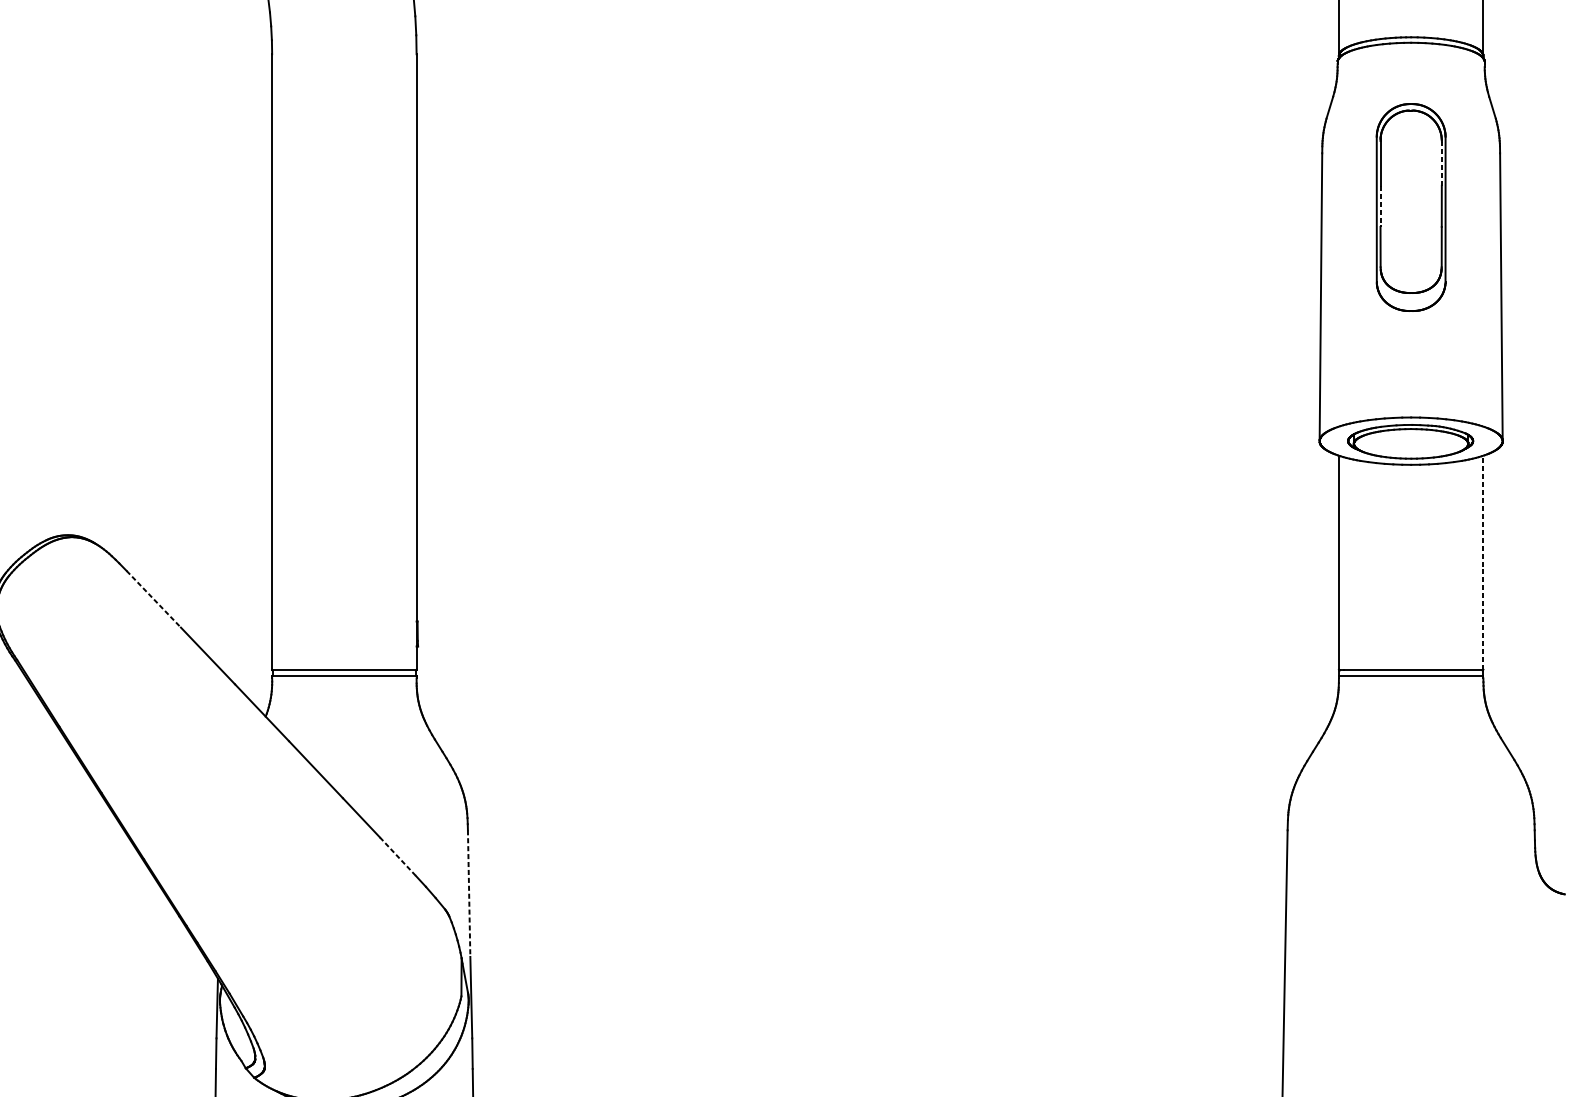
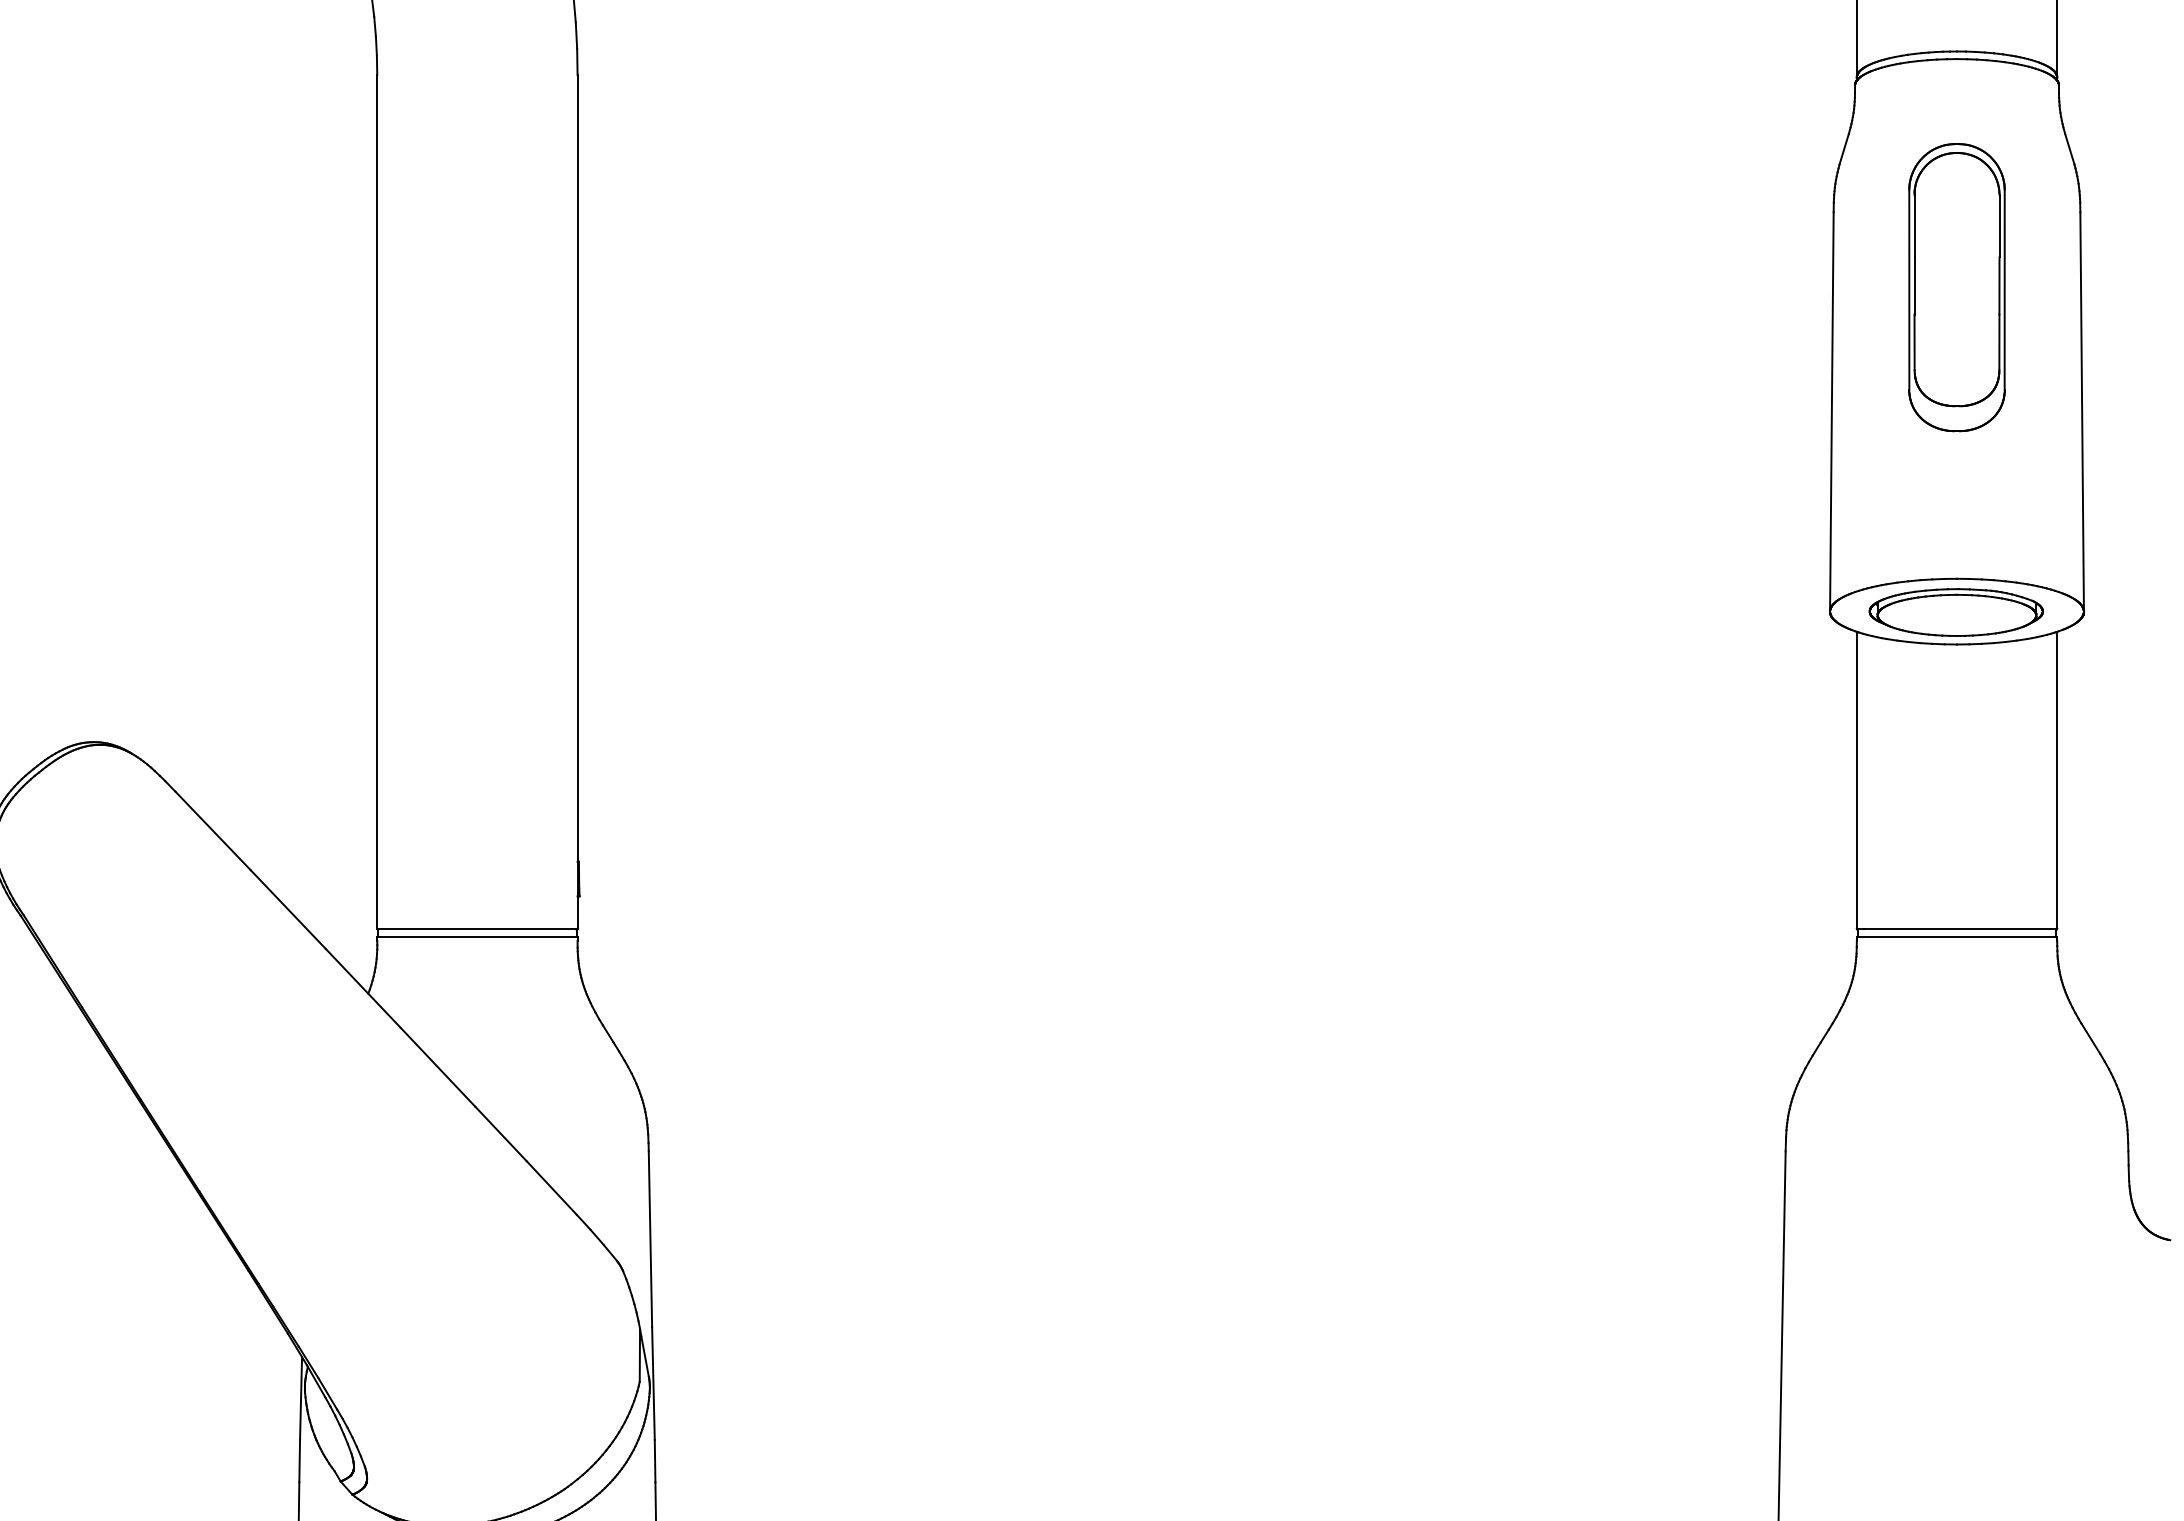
line: (1441, 163) -> (1999, 226), dashed -> solid
line: (1380, 206) -> (1914, 285), dashed -> solid
line: (1483, 562) -> (2057, 779), dashed -> solid
line: (154, 599) -> (213, 831), dashed -> solid
line: (397, 856) -> (551, 1187), dashed -> solid
line: (469, 893) -> (650, 1239), dashed -> solid

